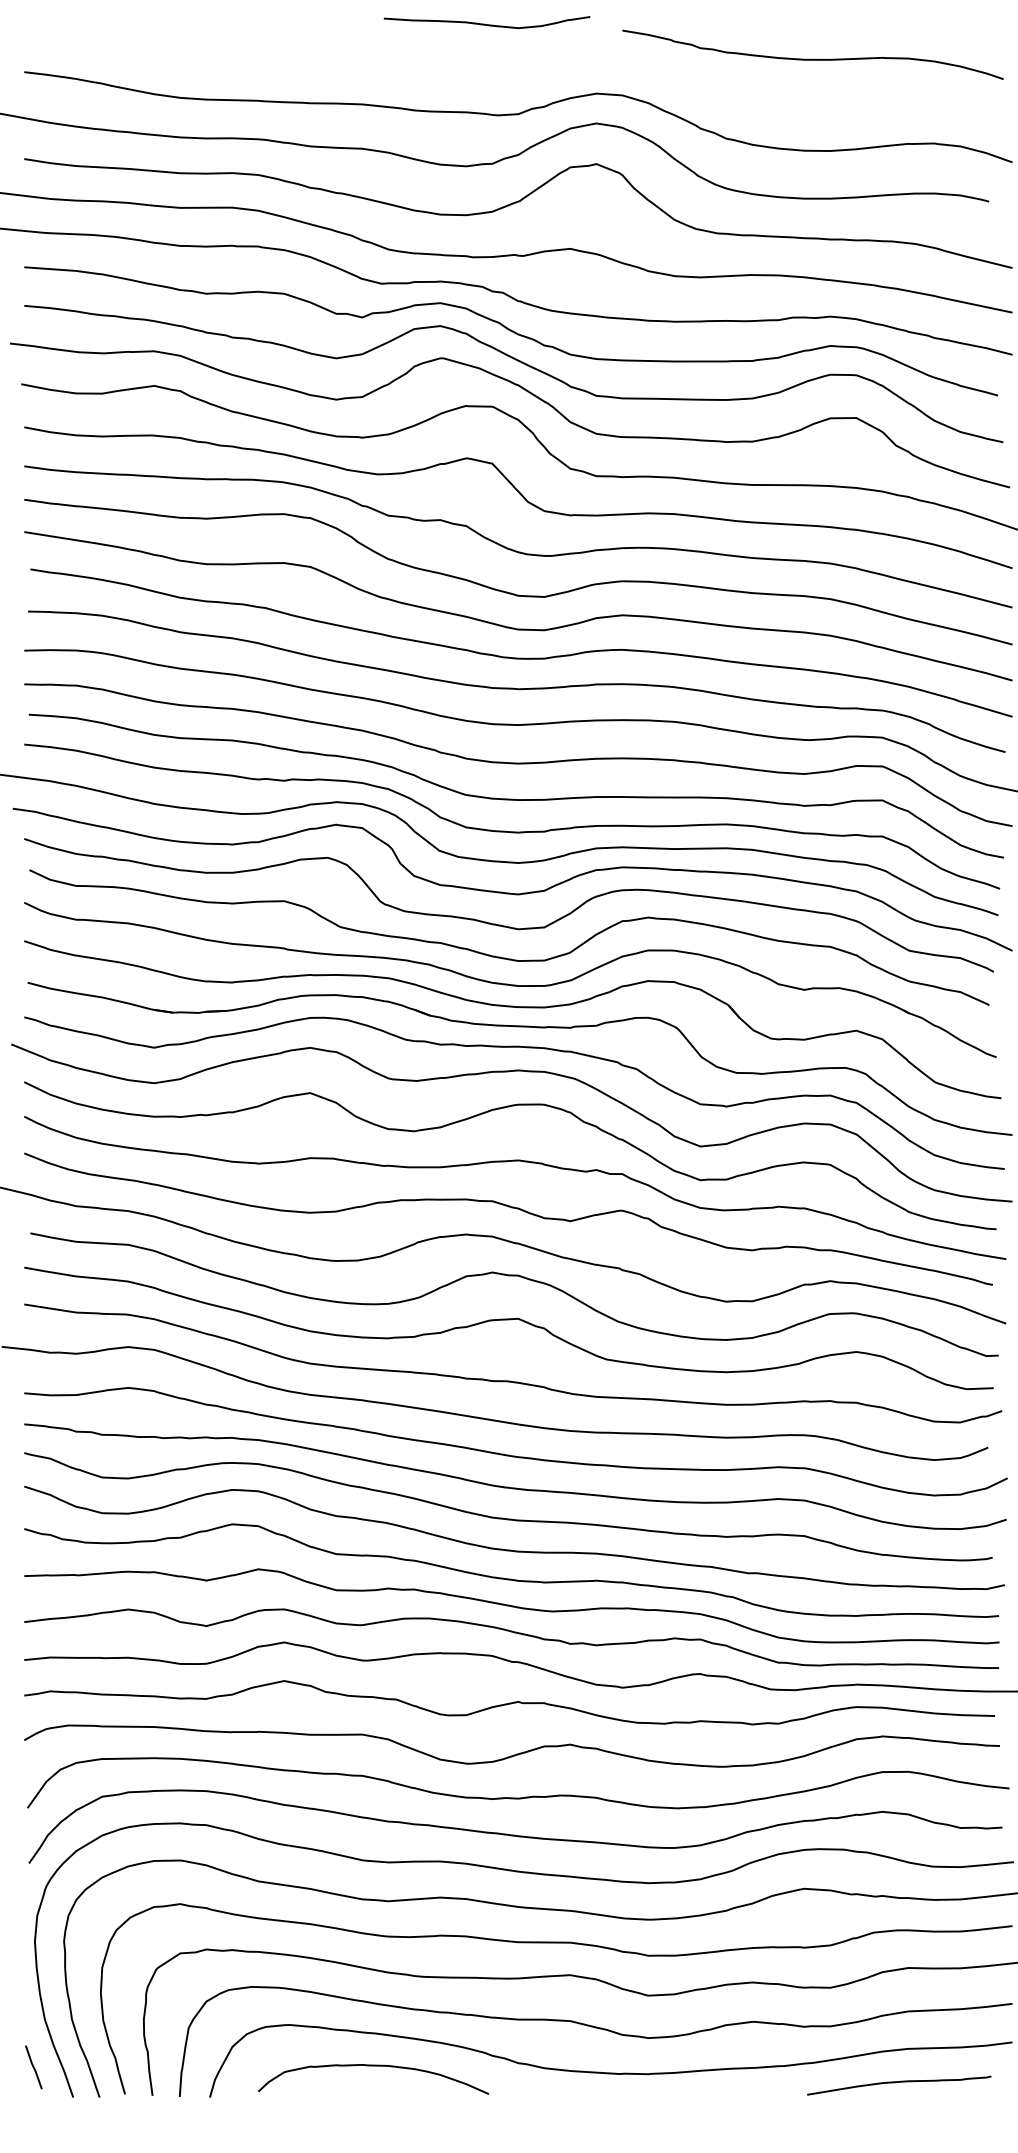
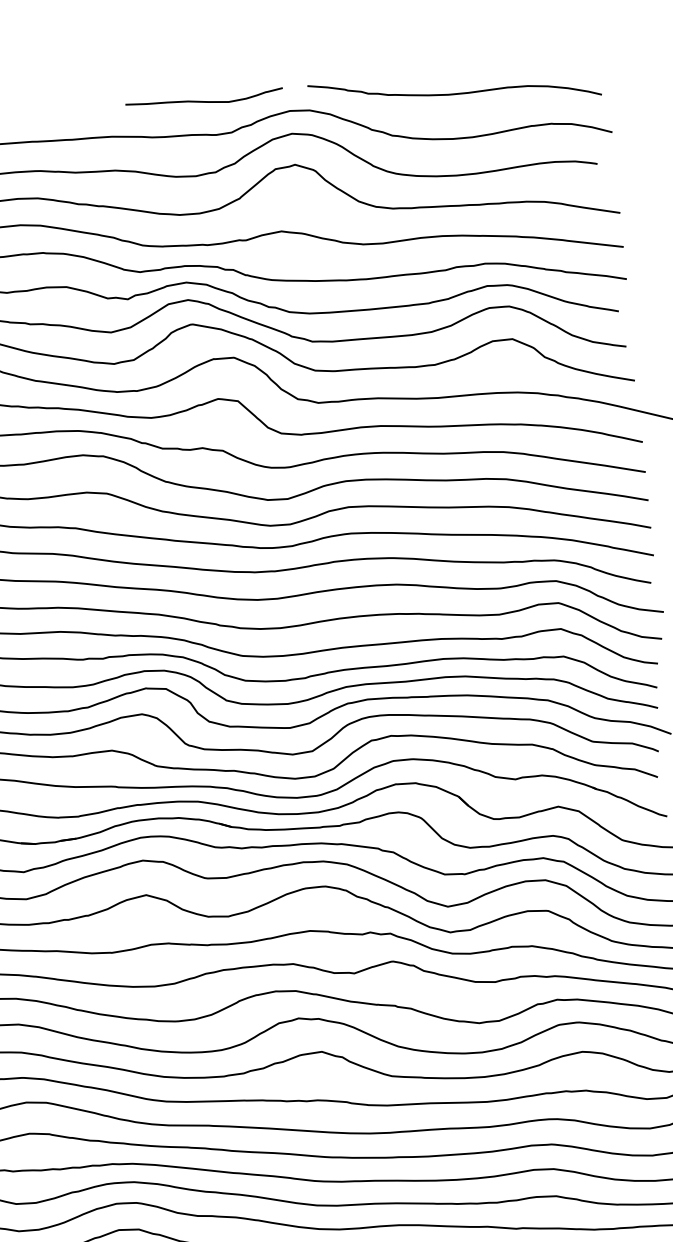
curve: (486, 24) -> (204, 101), moved
curve: (812, 58) -> (454, 93), moved

